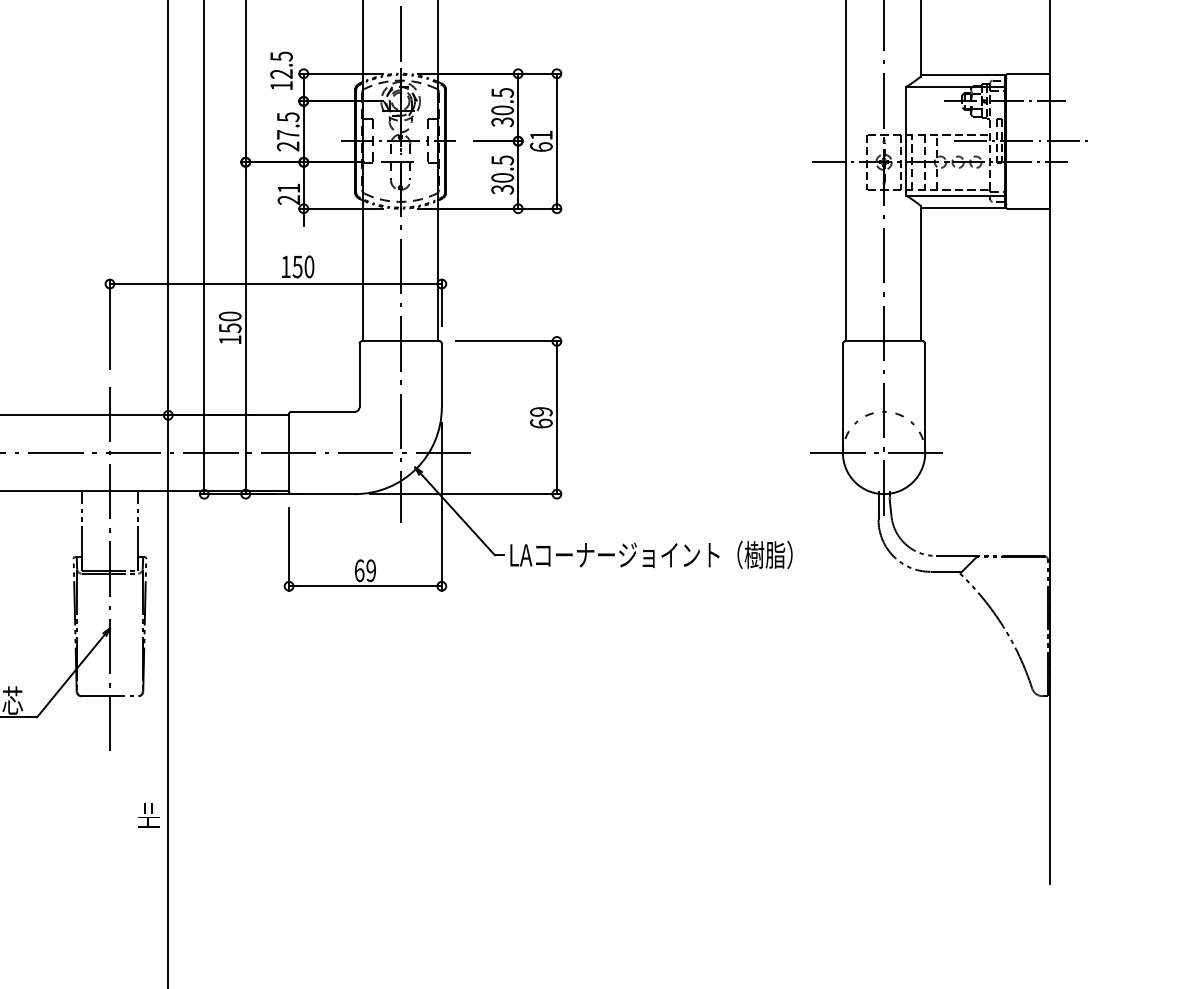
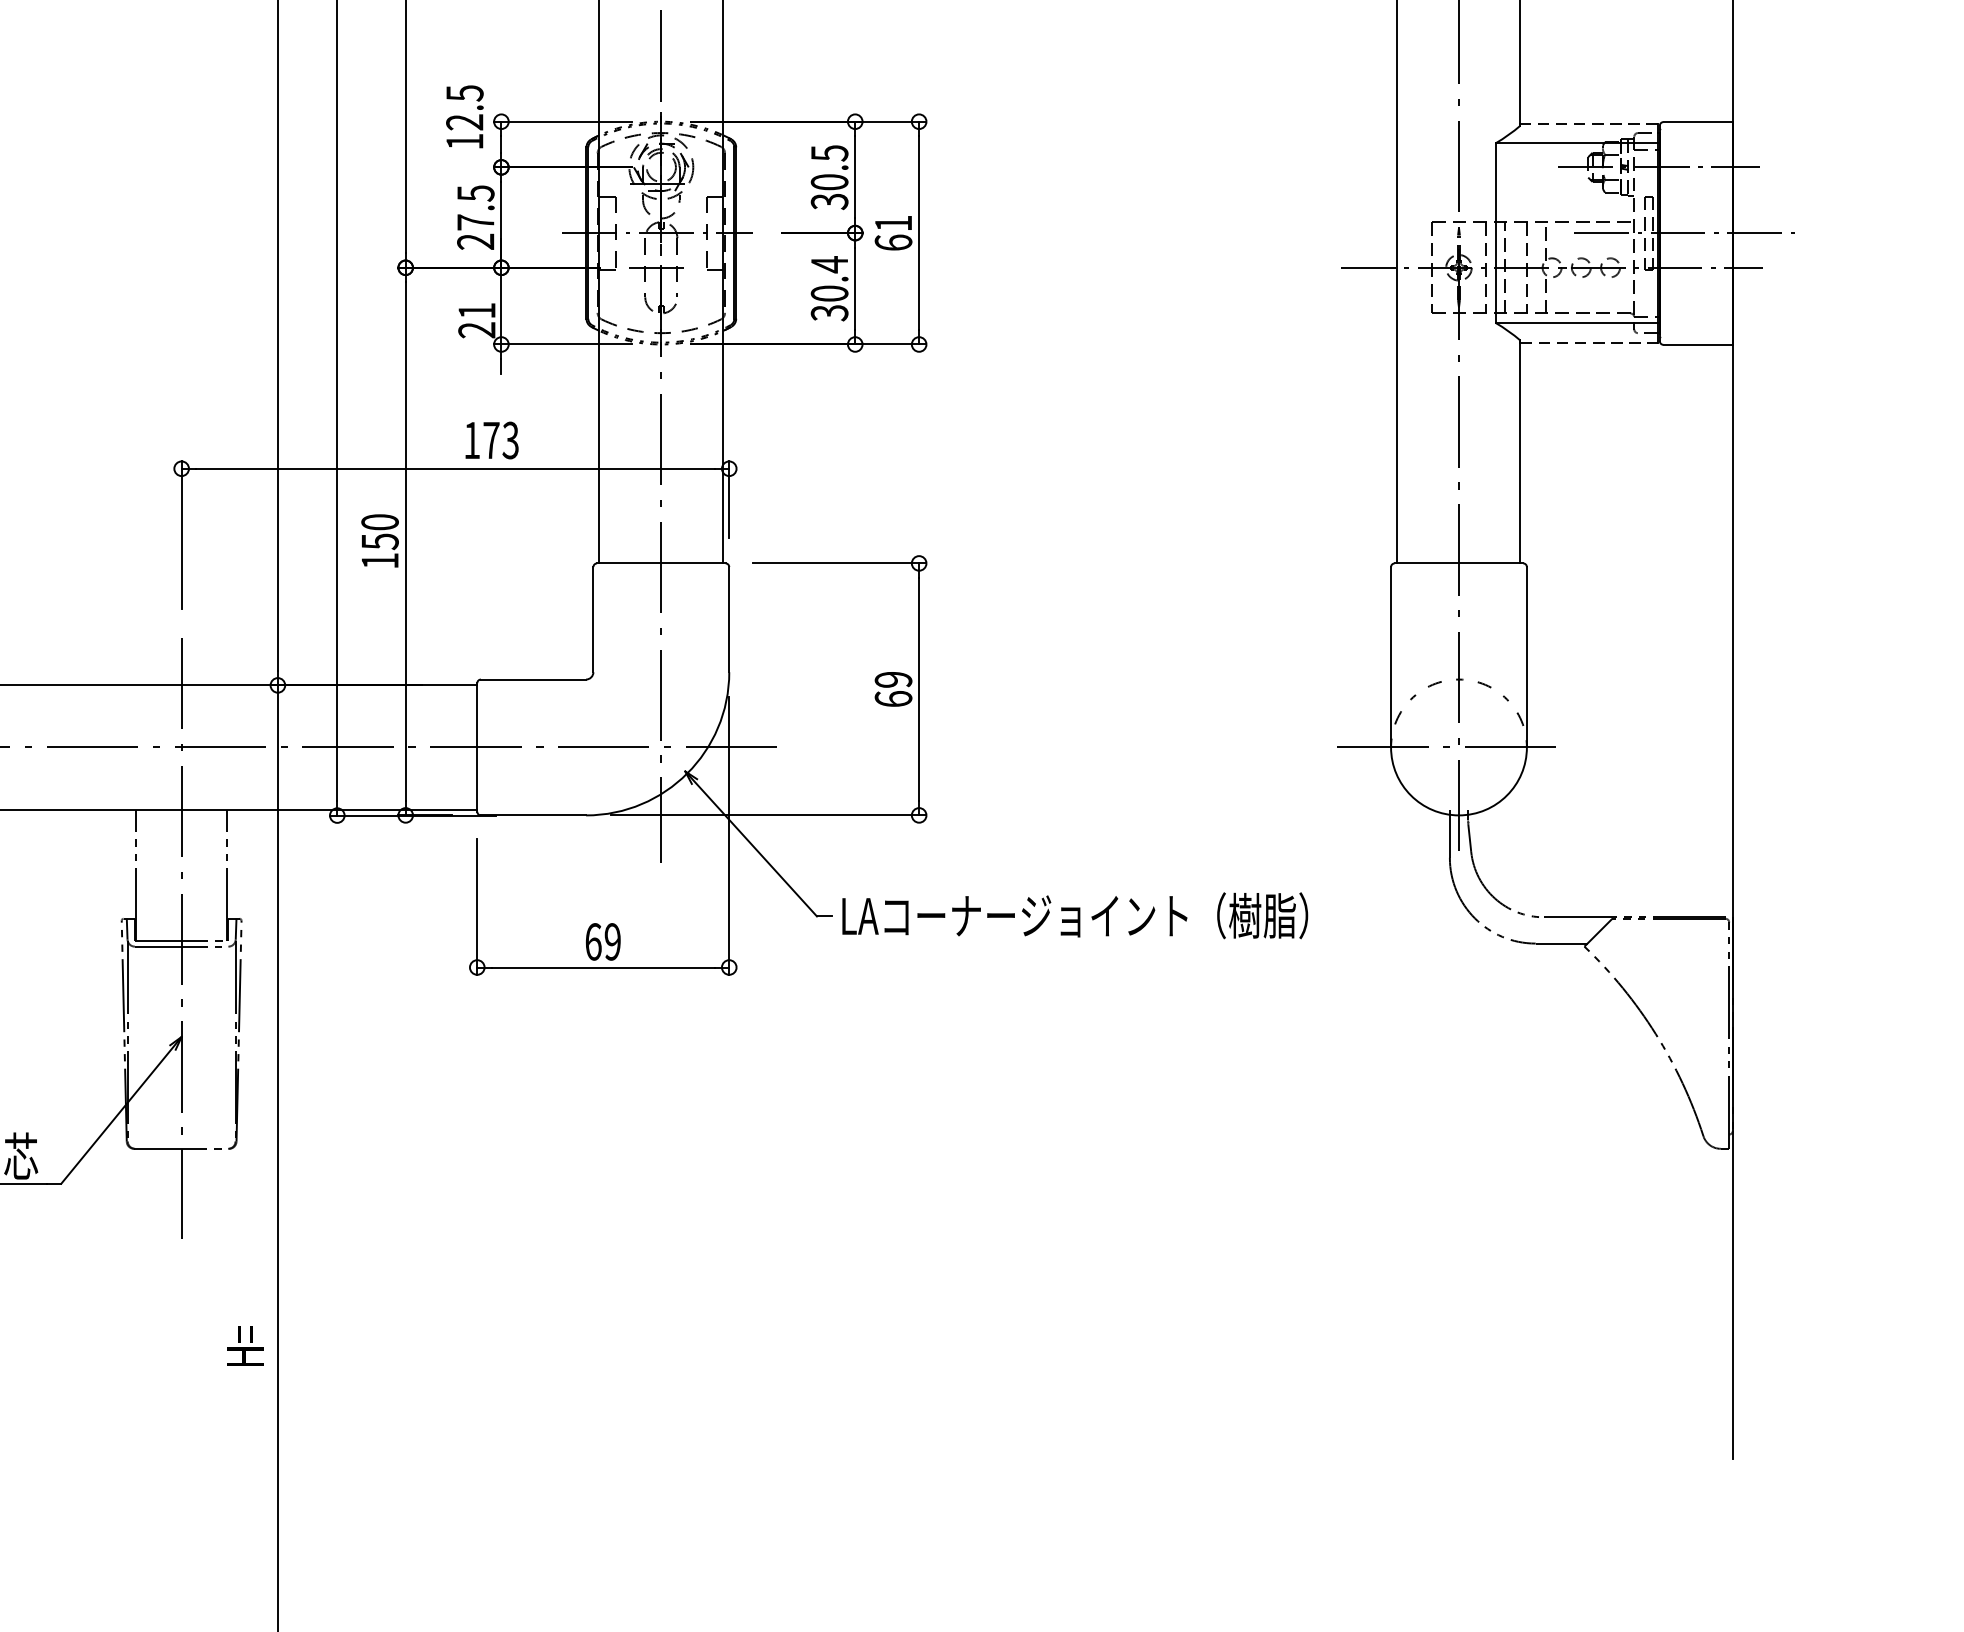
line: (962, 74) -> (1588, 122), solid -> dashed
text: (502, 160) -> (829, 264), 30.5 -> 30.4
line: (962, 207) -> (1588, 342), solid -> dashed
text: (303, 266) -> (500, 439), 150 -> 173

